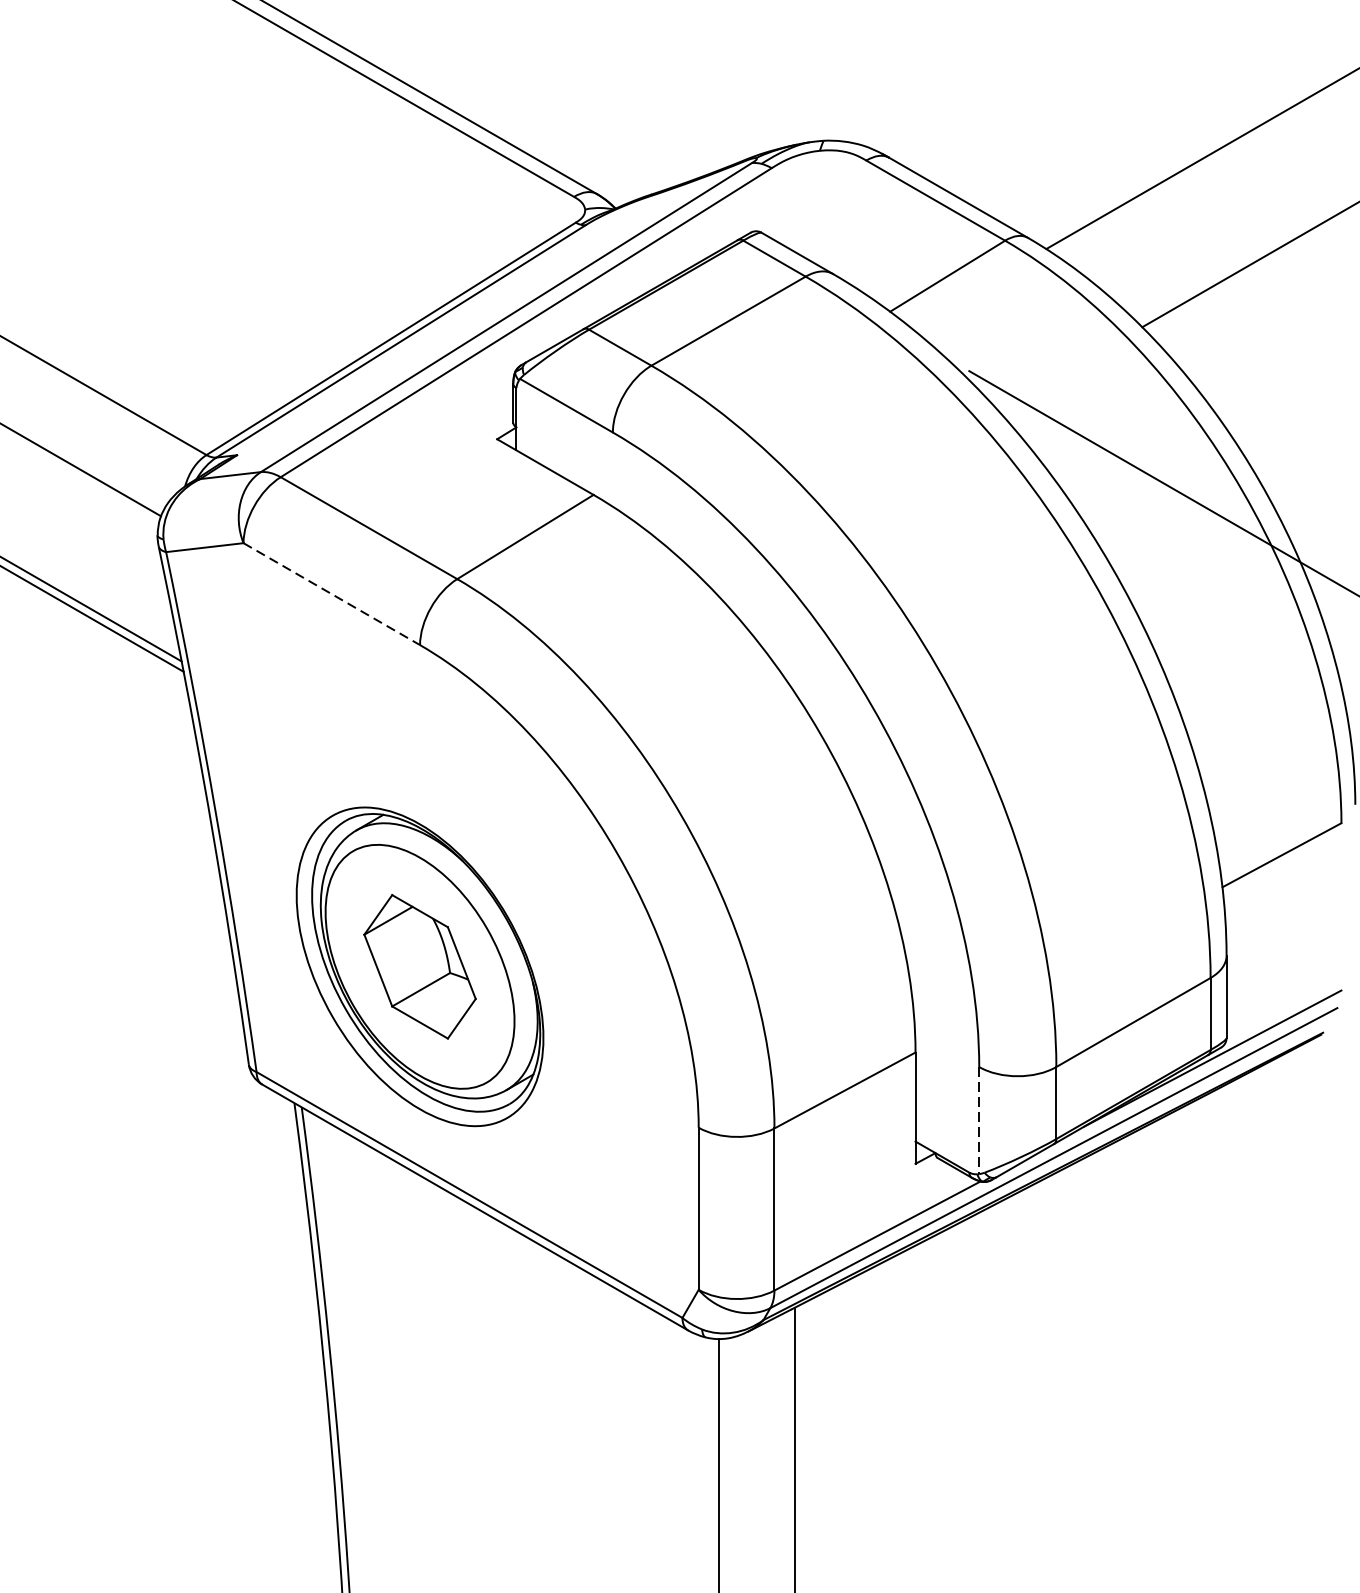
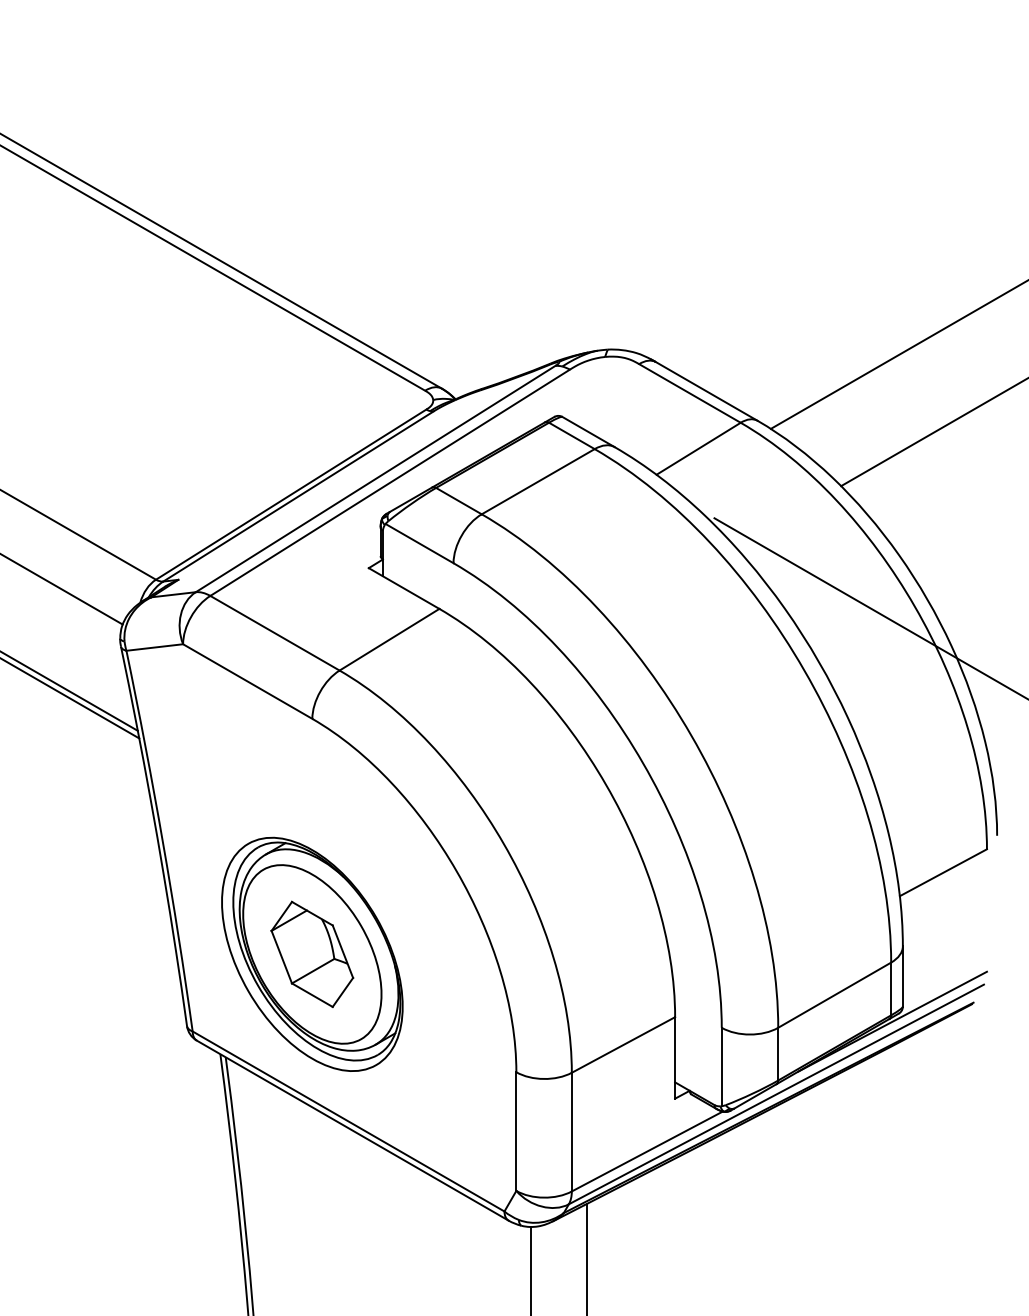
line: (331, 594) -> (247, 681), dashed -> solid
line: (978, 1121) -> (721, 1067), dashed -> solid

